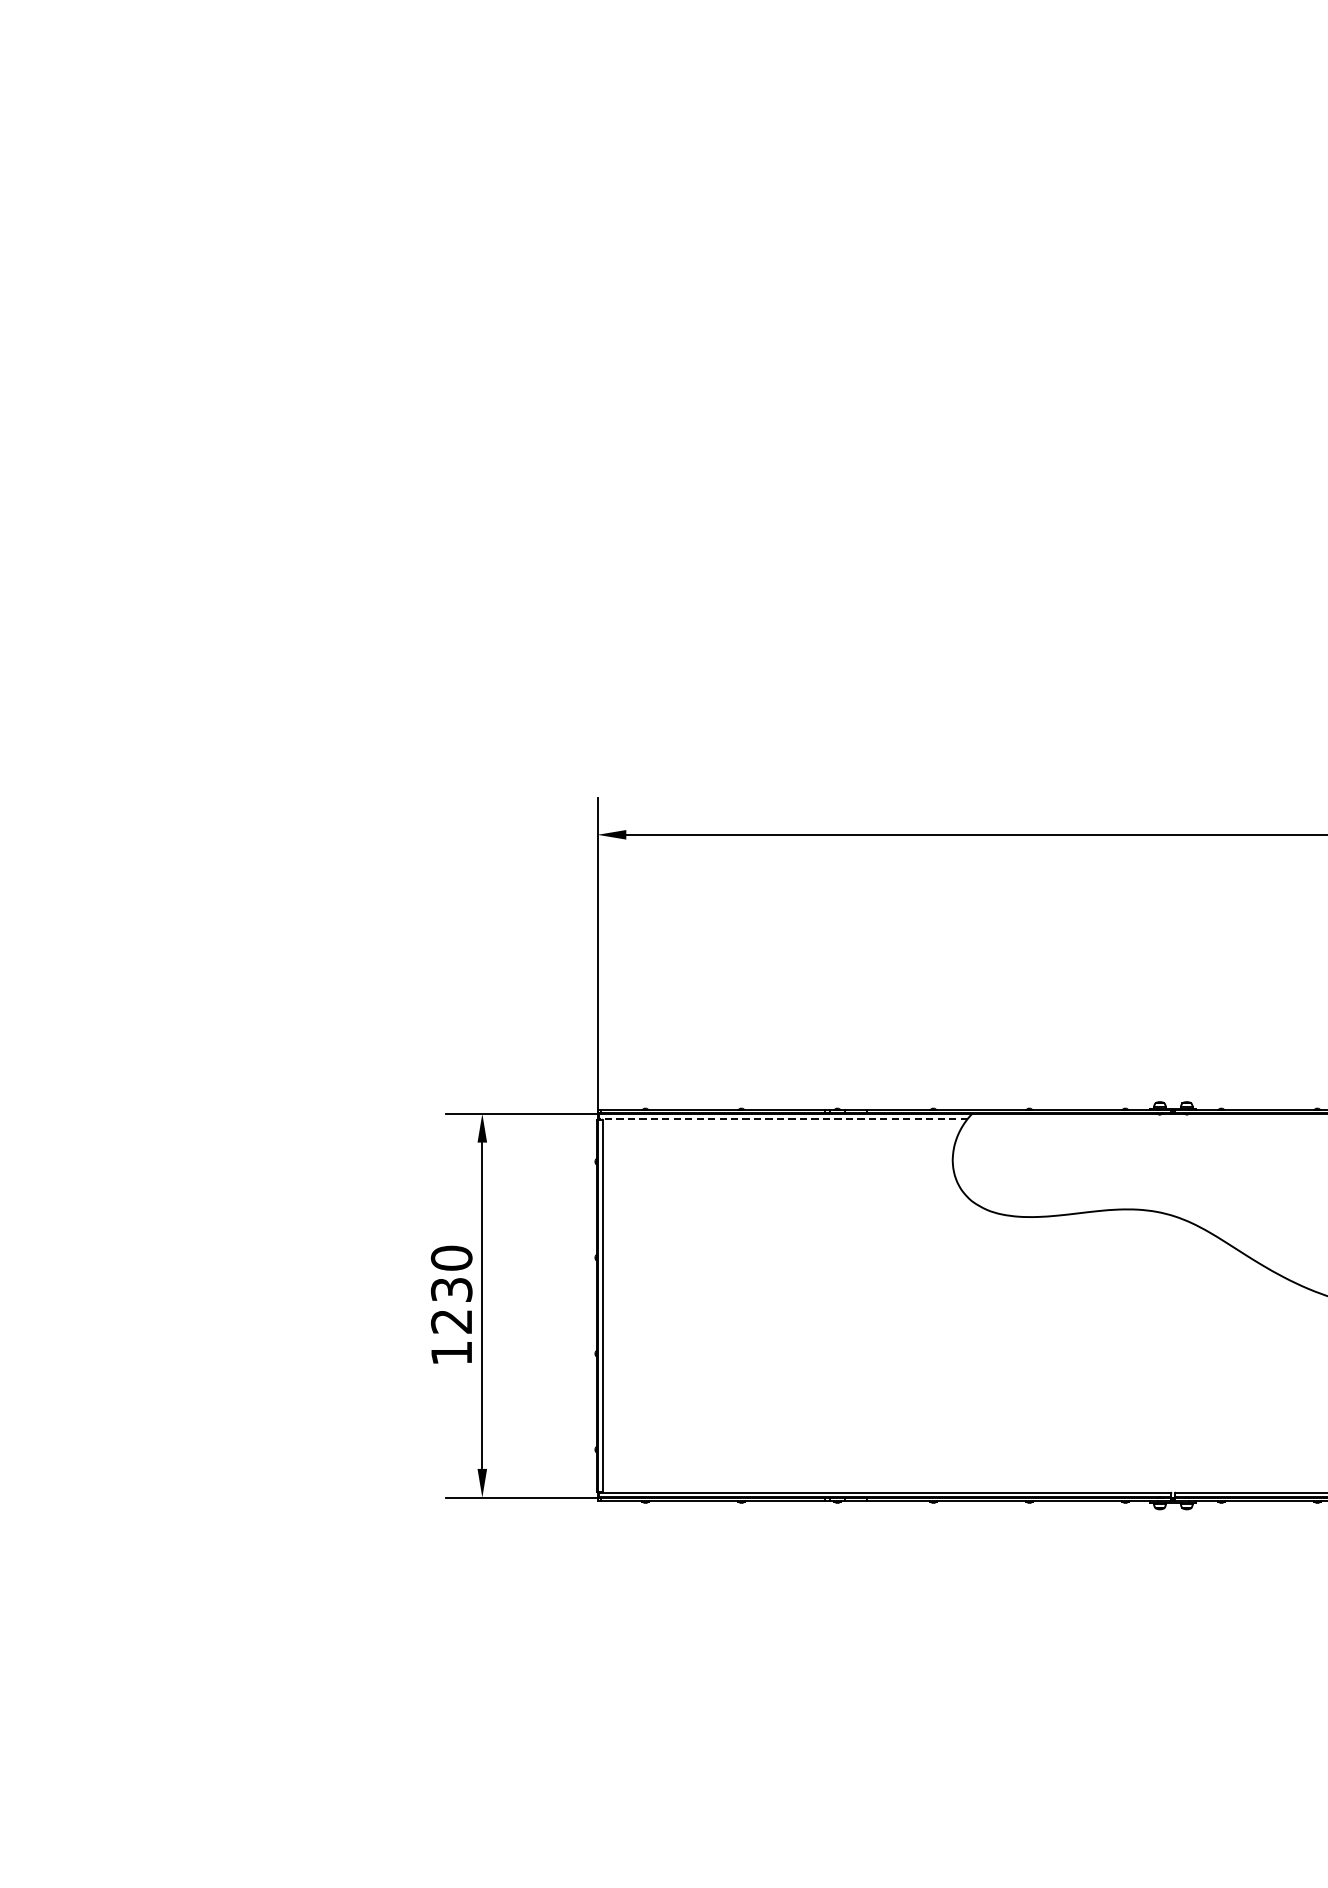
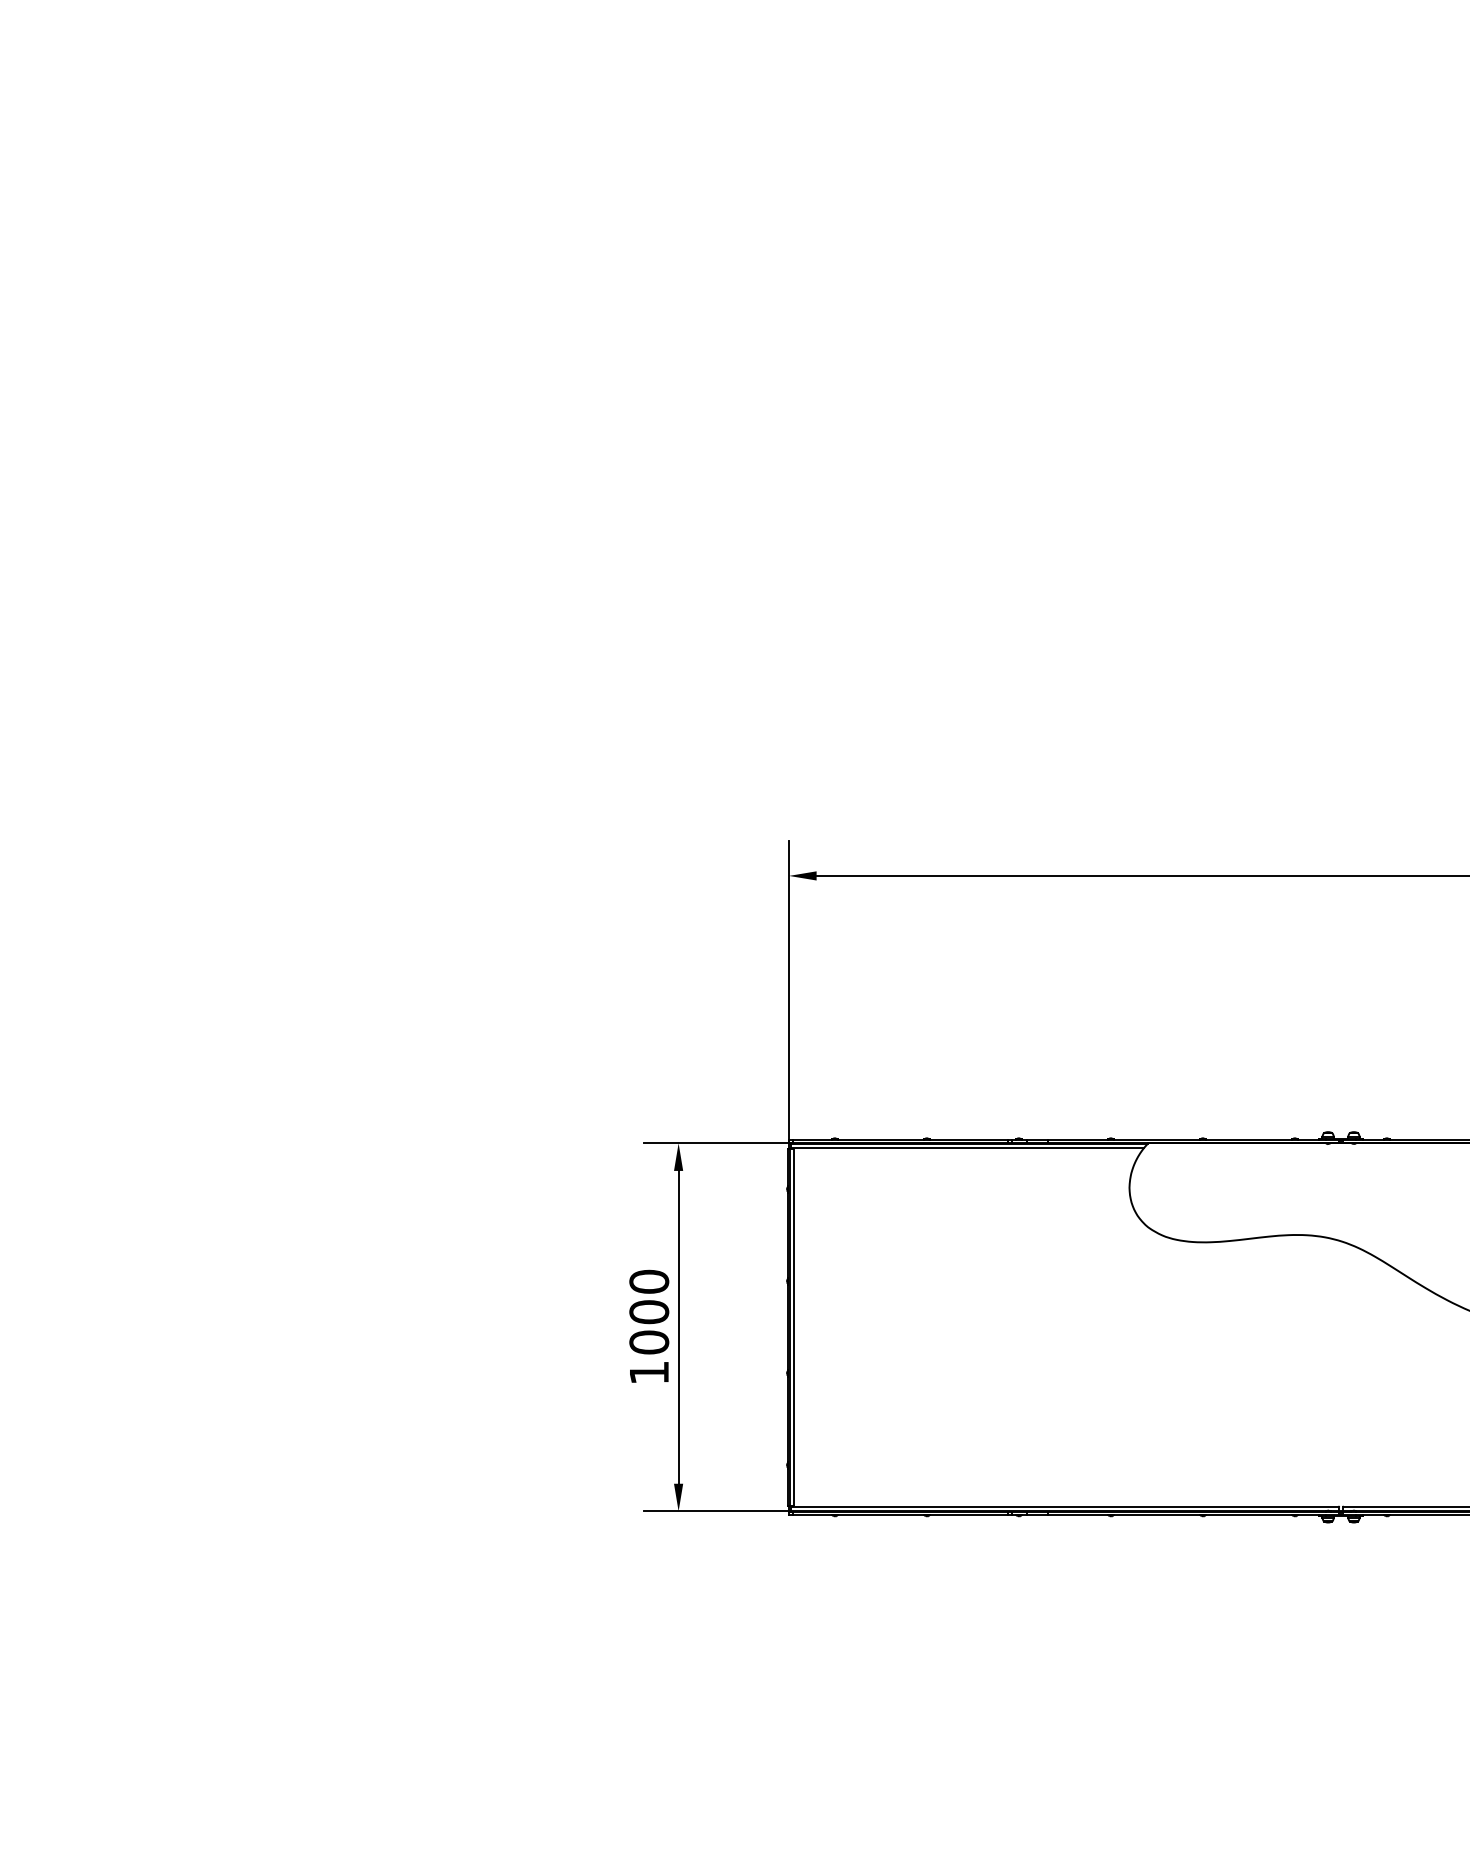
line: (783, 1119) -> (967, 1148), dashed -> solid
text: (451, 1305) -> (649, 1327), 1230 -> 1000

